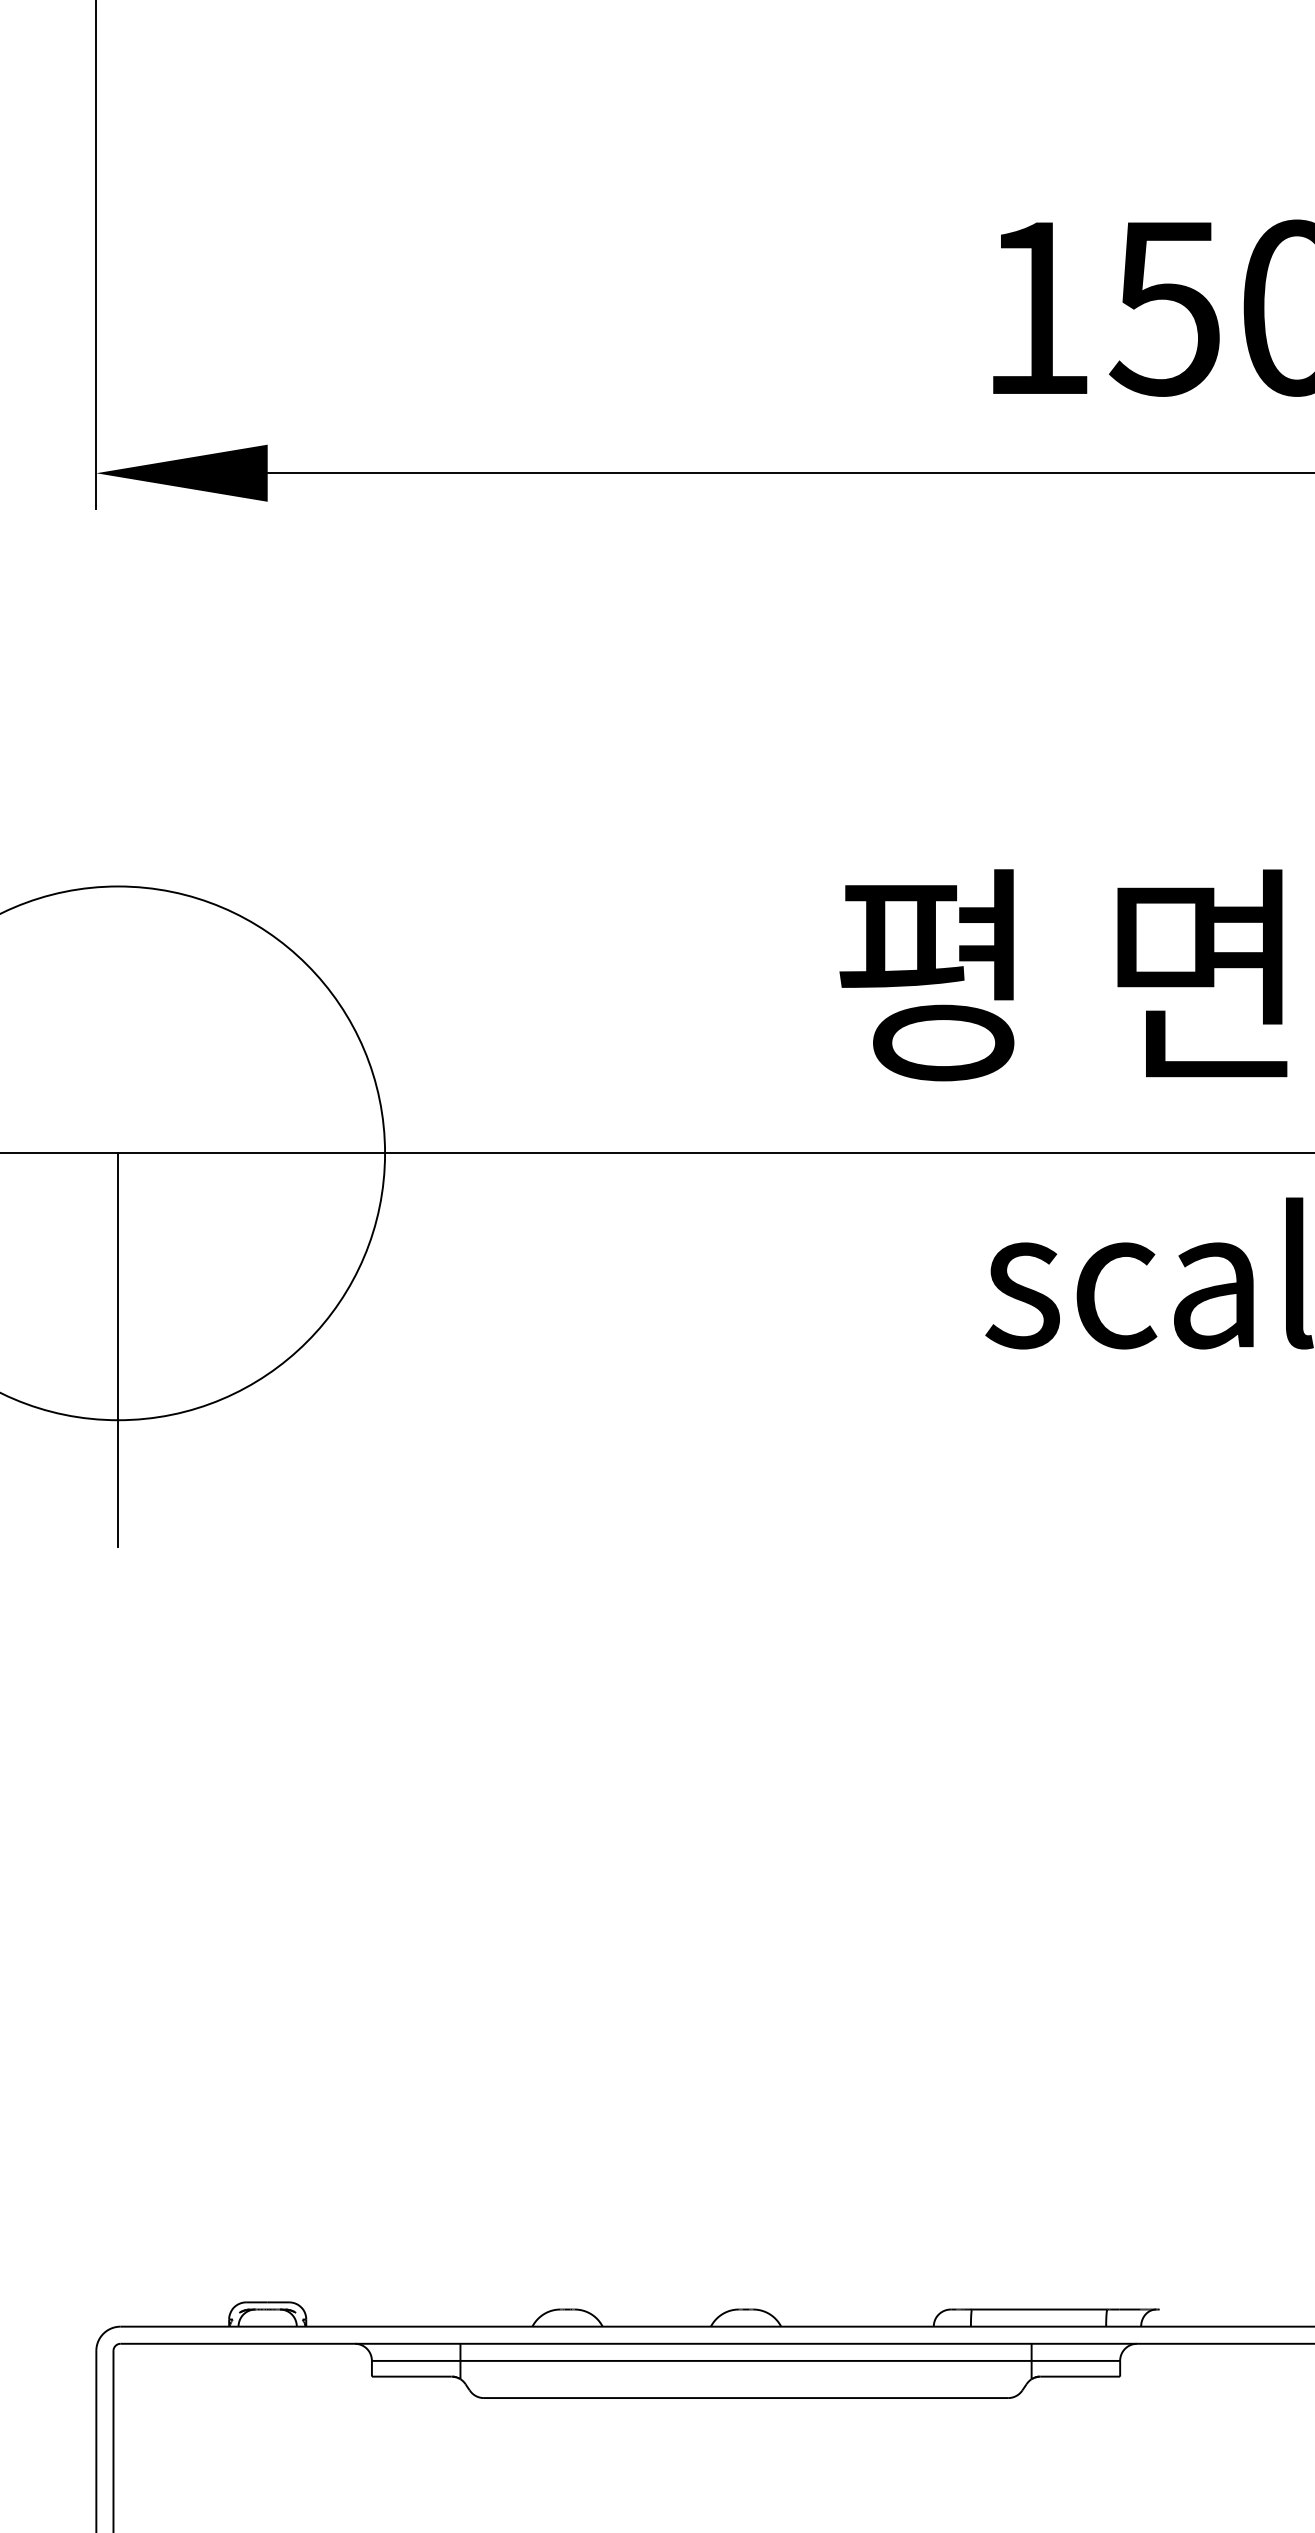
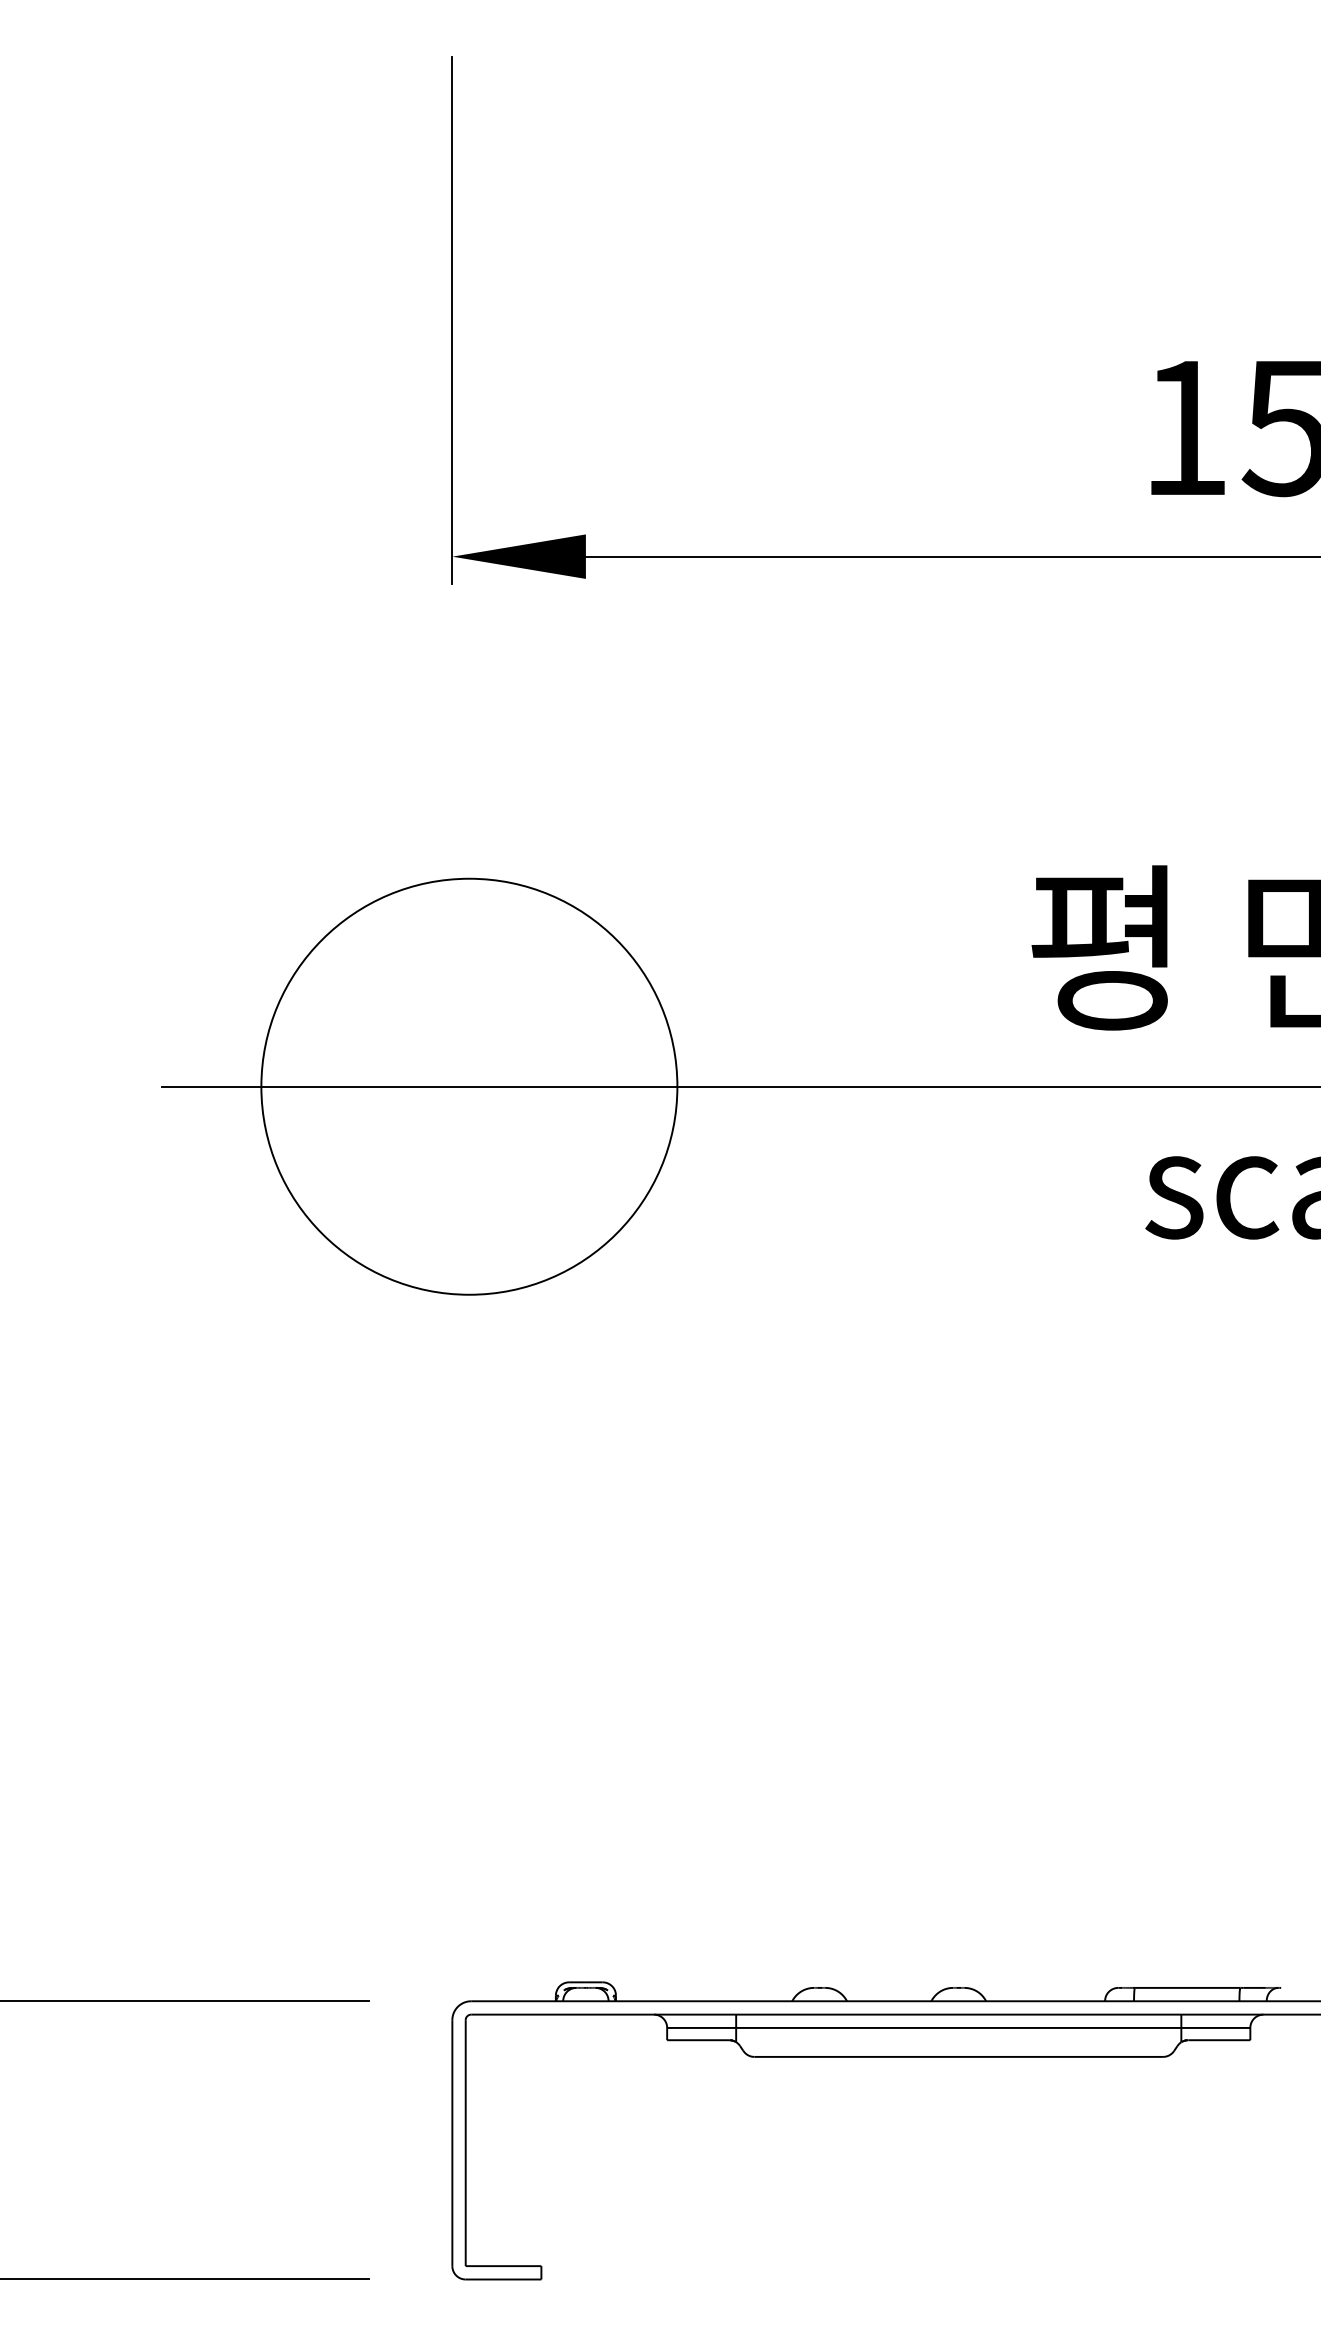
line: (118, 1349) -> (469, 1239), removed

